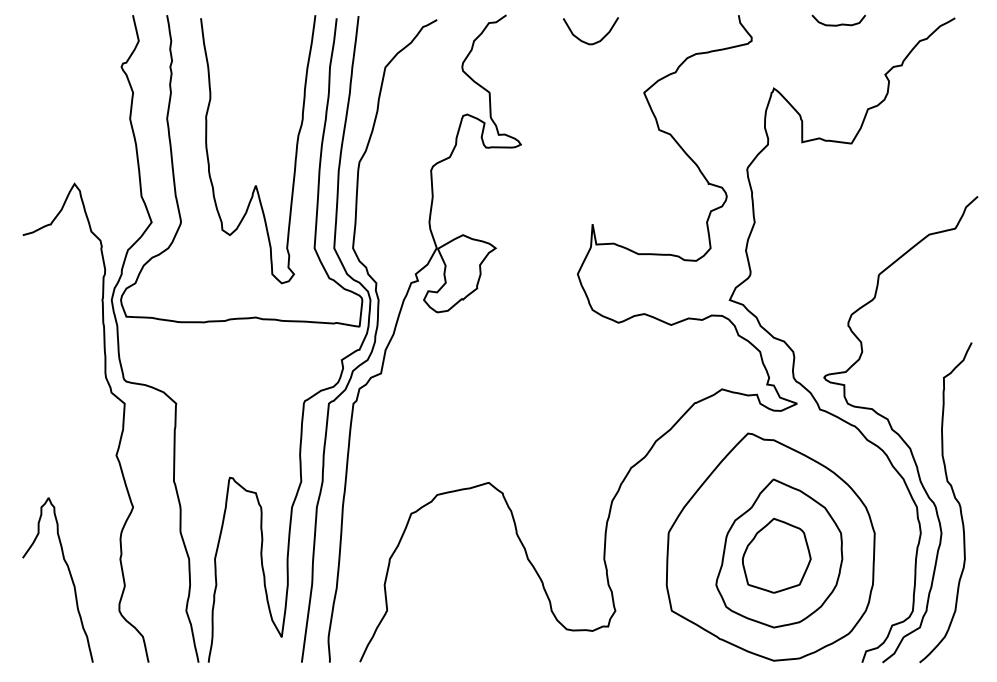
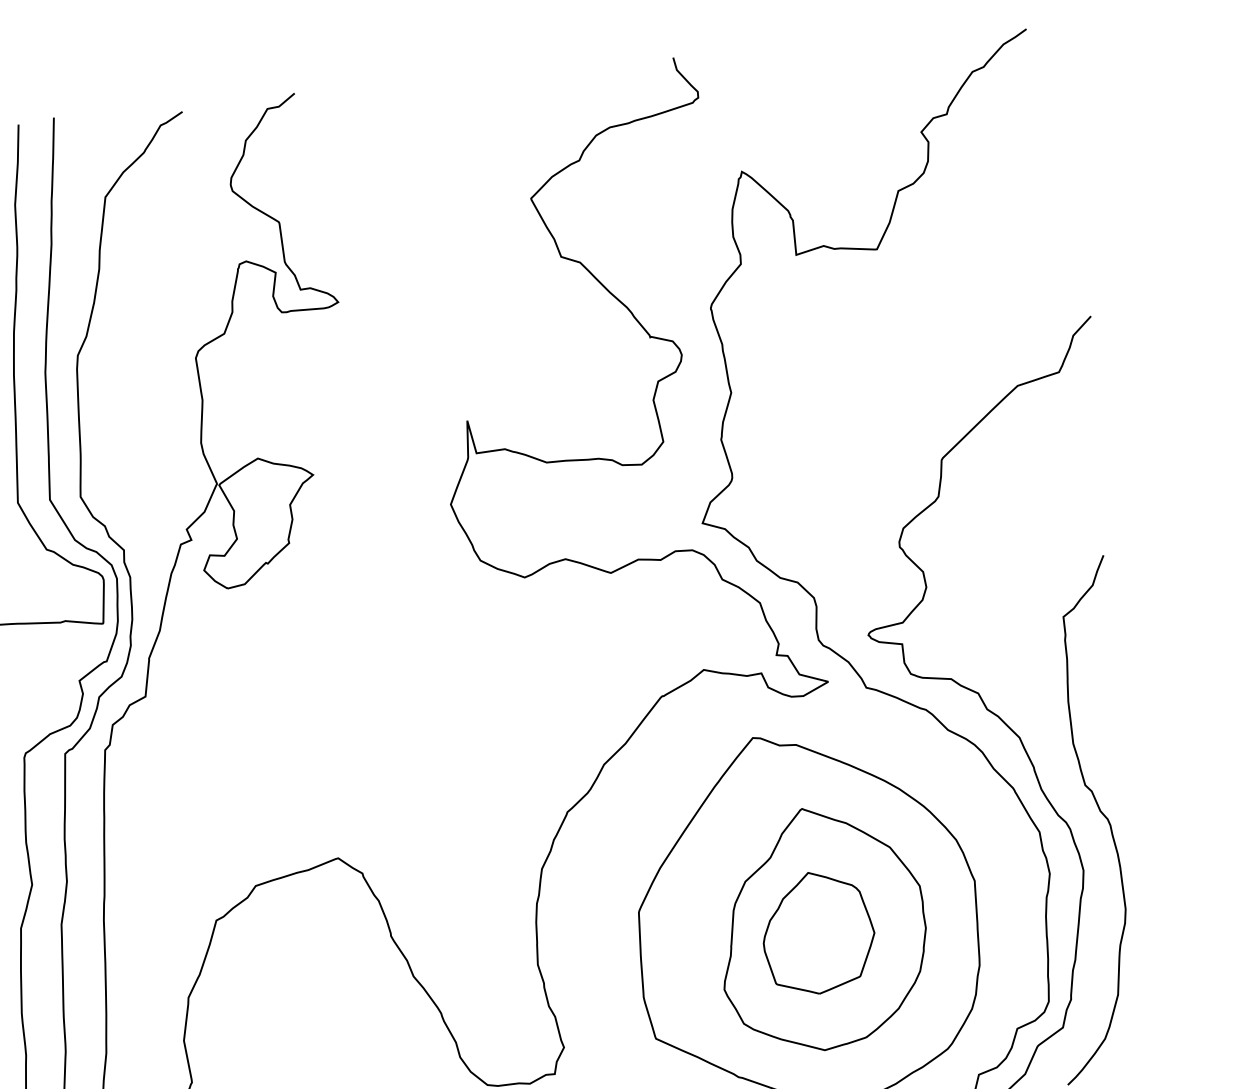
curve: (838, 24) -> (837, 57), removed
curve: (585, 41) -> (427, 124), removed

